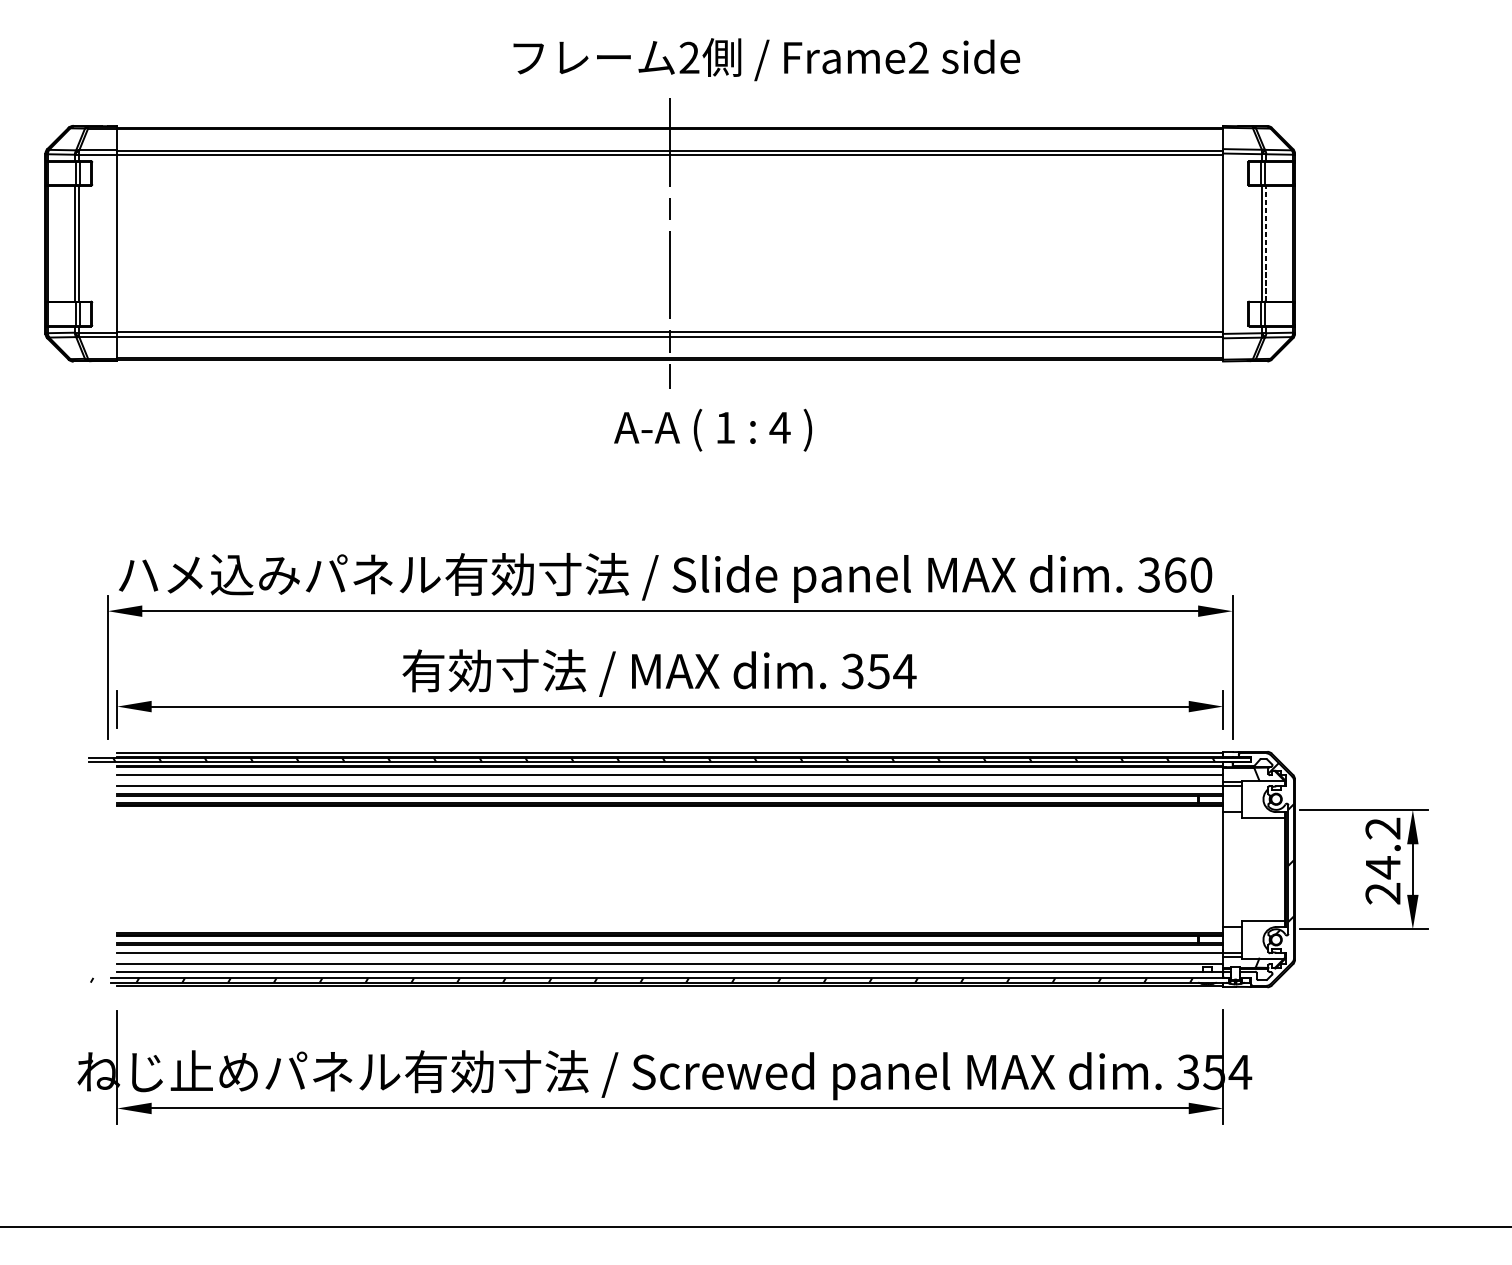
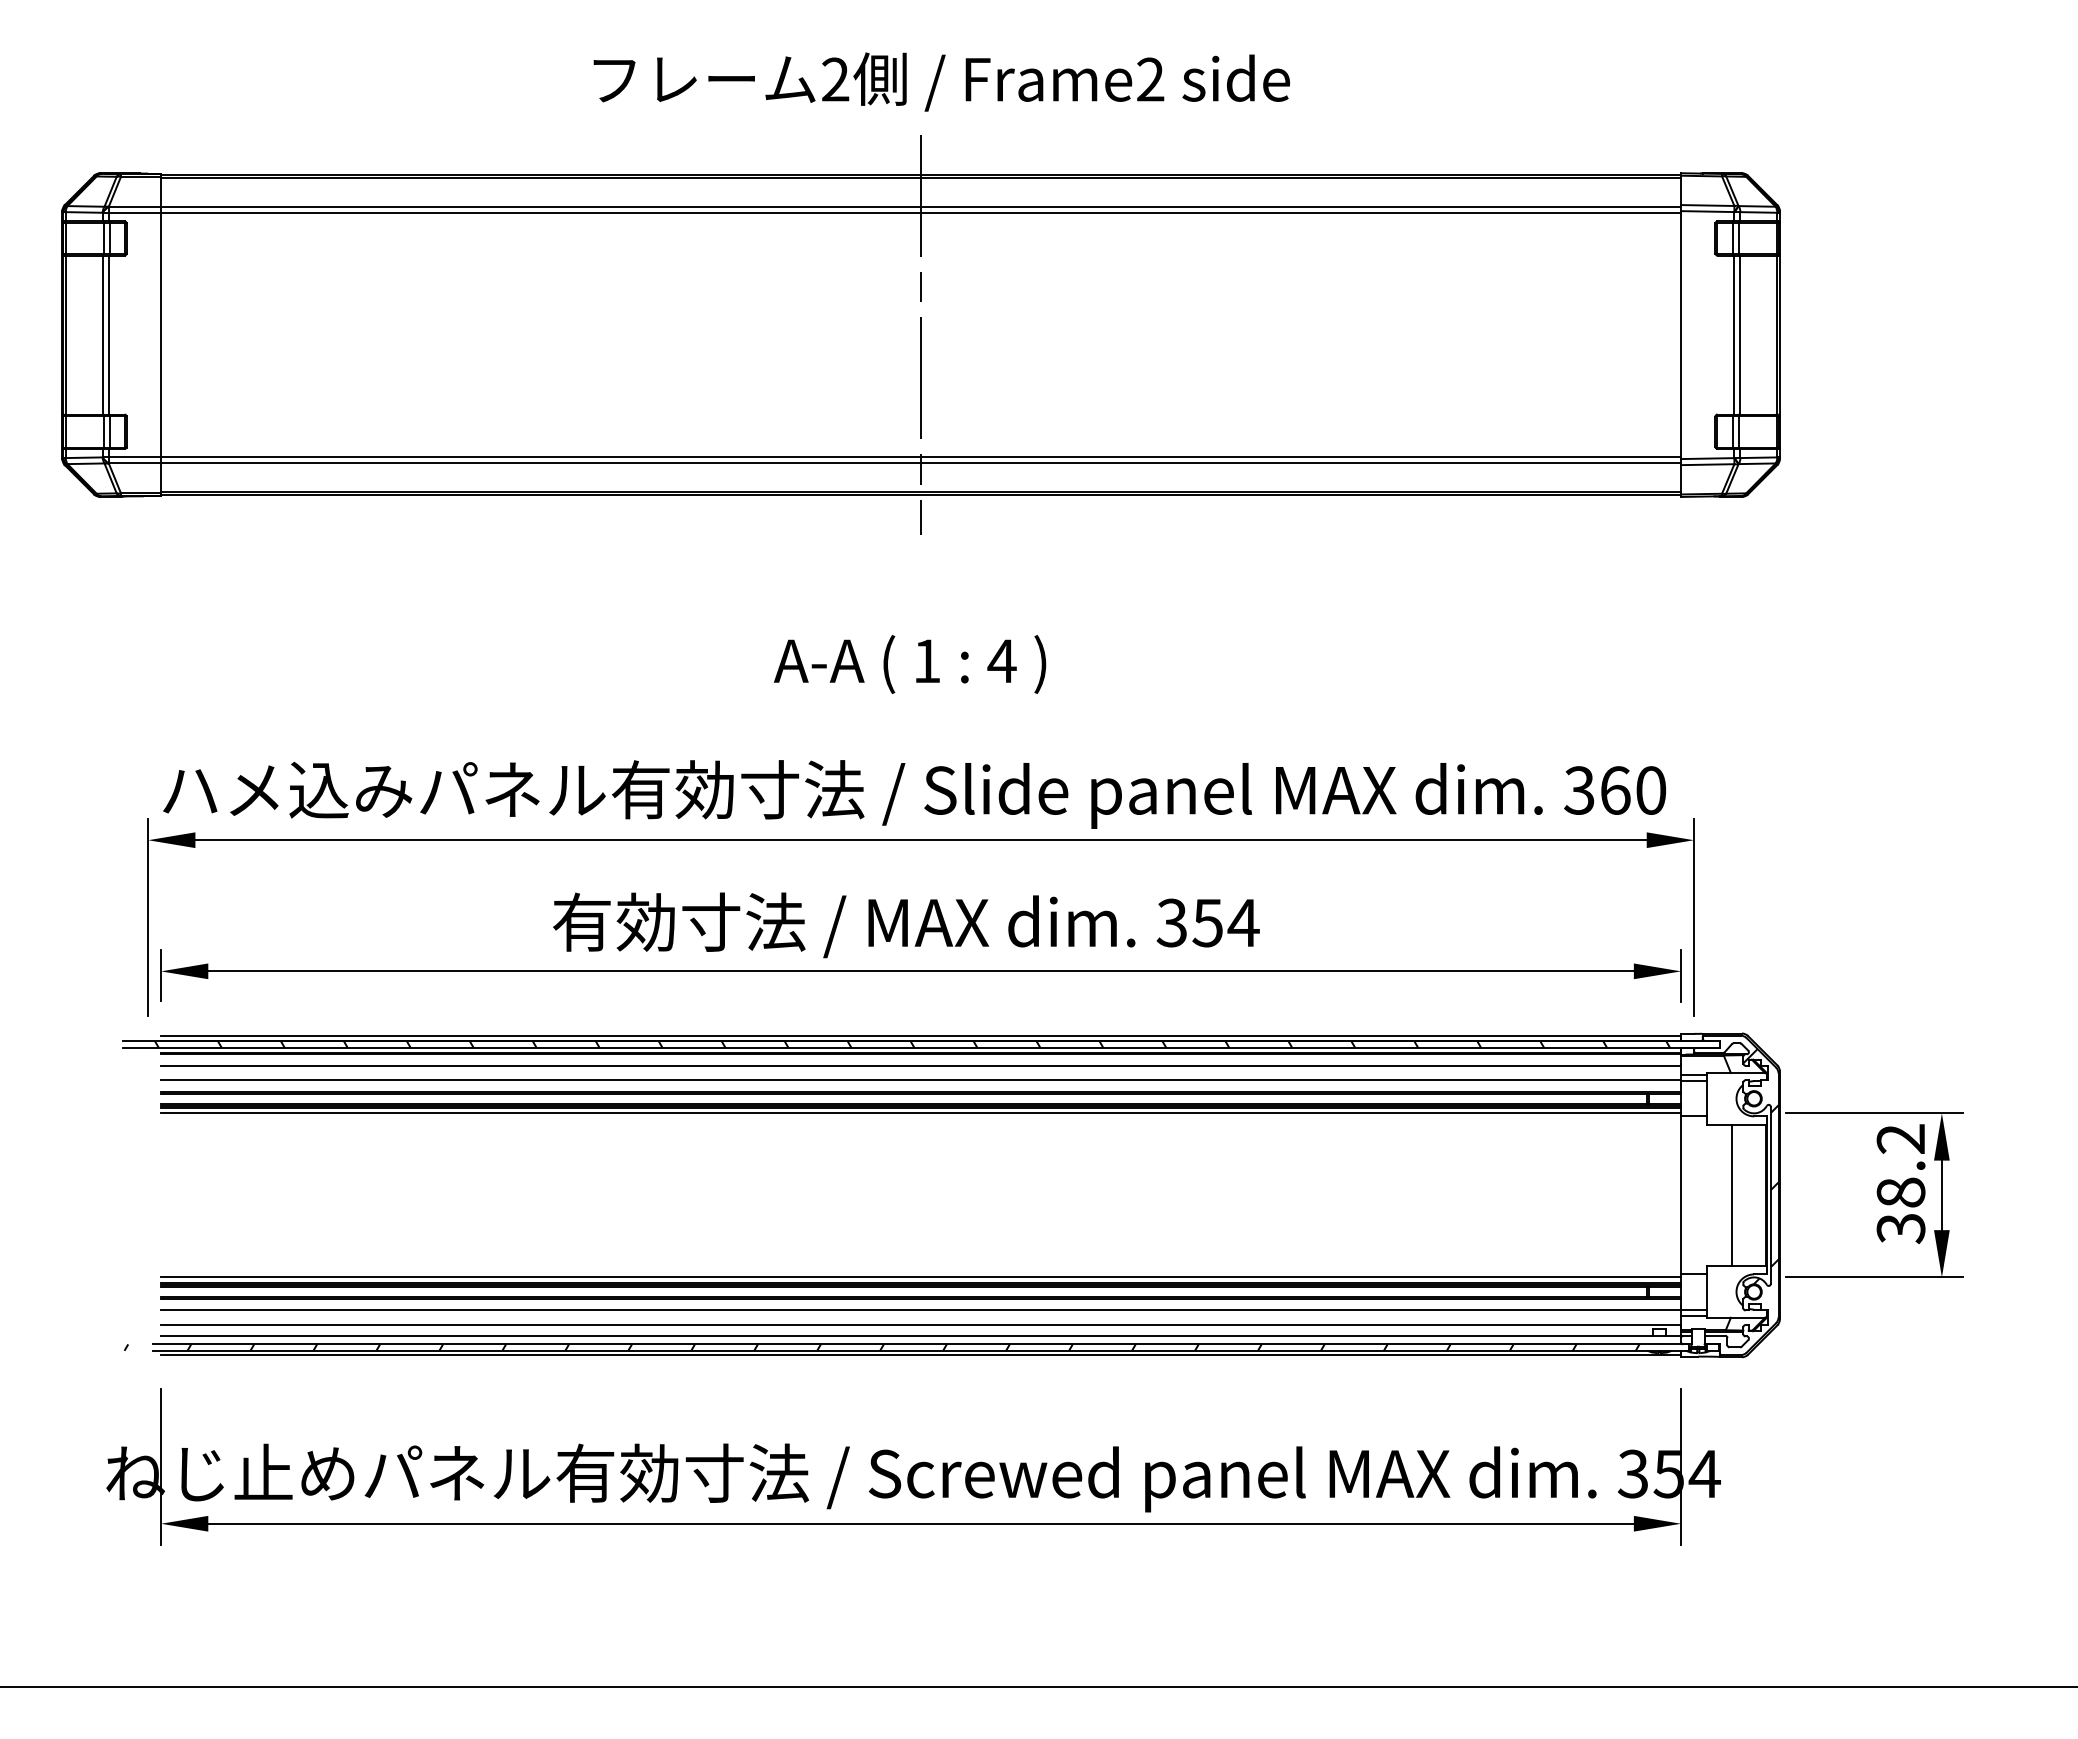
text: (766, 59) -> (941, 81), moved
line: (1266, 243) -> (1740, 334), dashed -> solid
text: (713, 430) -> (910, 664), moved
line: (670, 810) -> (921, 1113), added
line: (1259, 869) -> (1731, 1195), added
text: (1382, 880) -> (1900, 1210), 24.2 -> 38.2
line: (670, 929) -> (921, 1277), added

